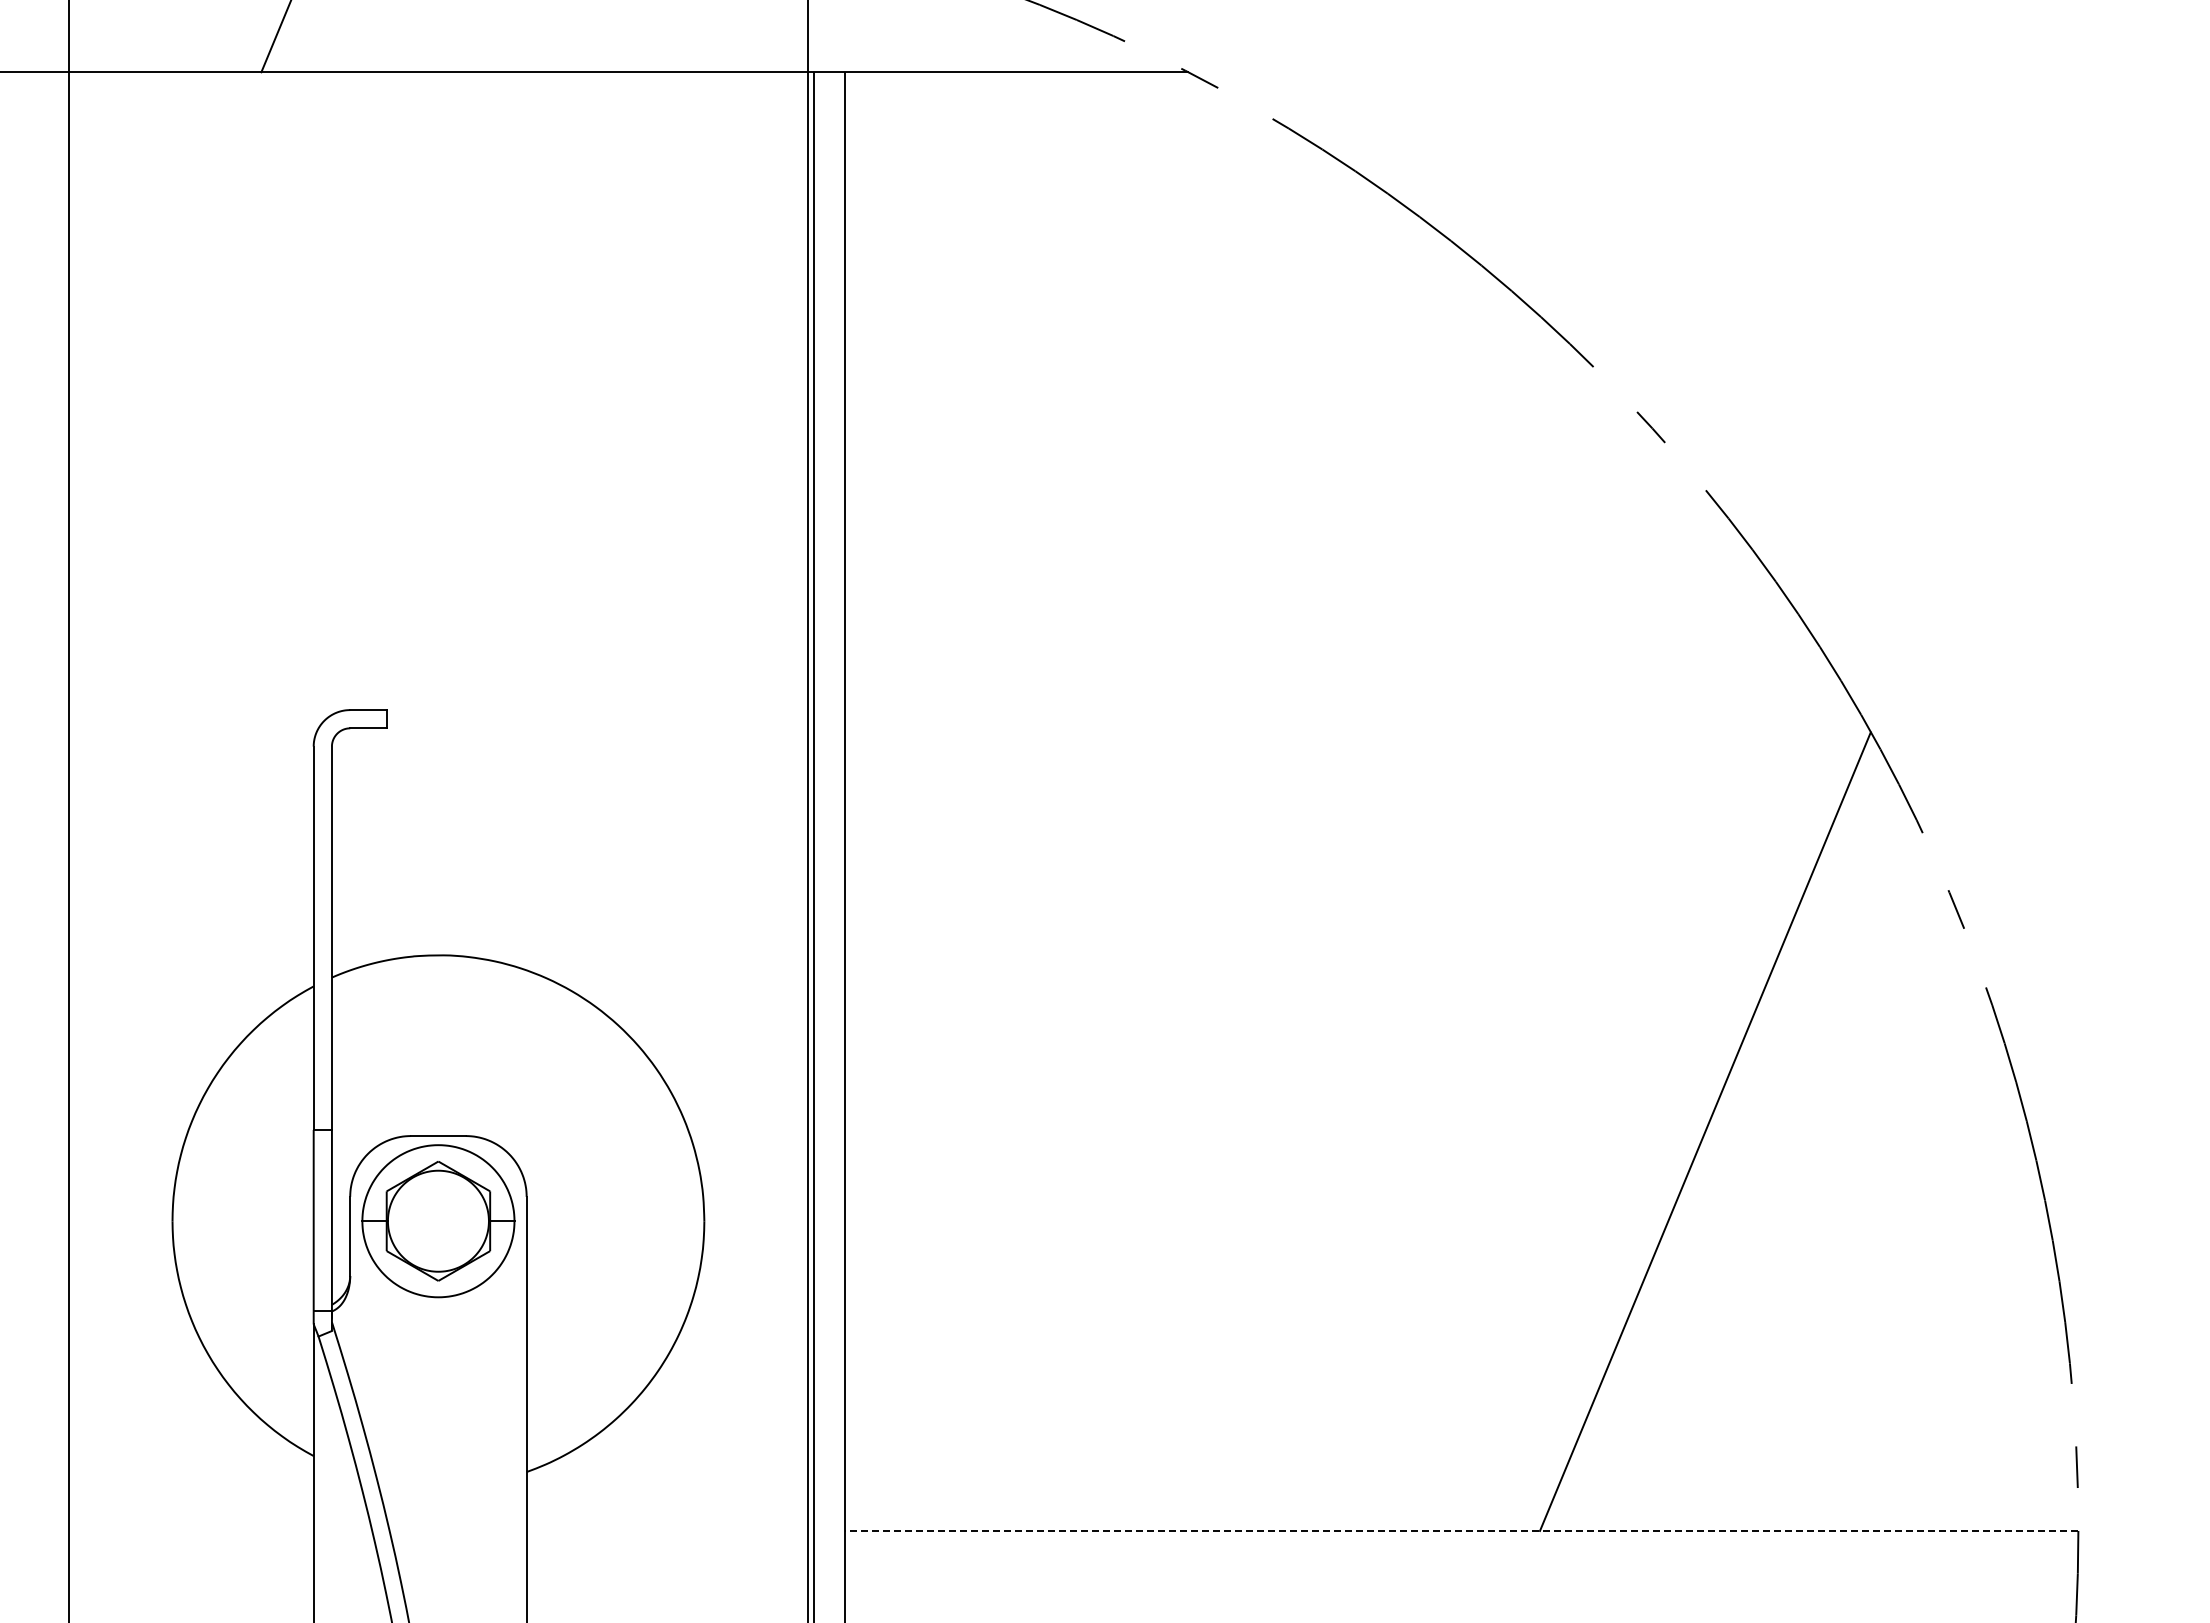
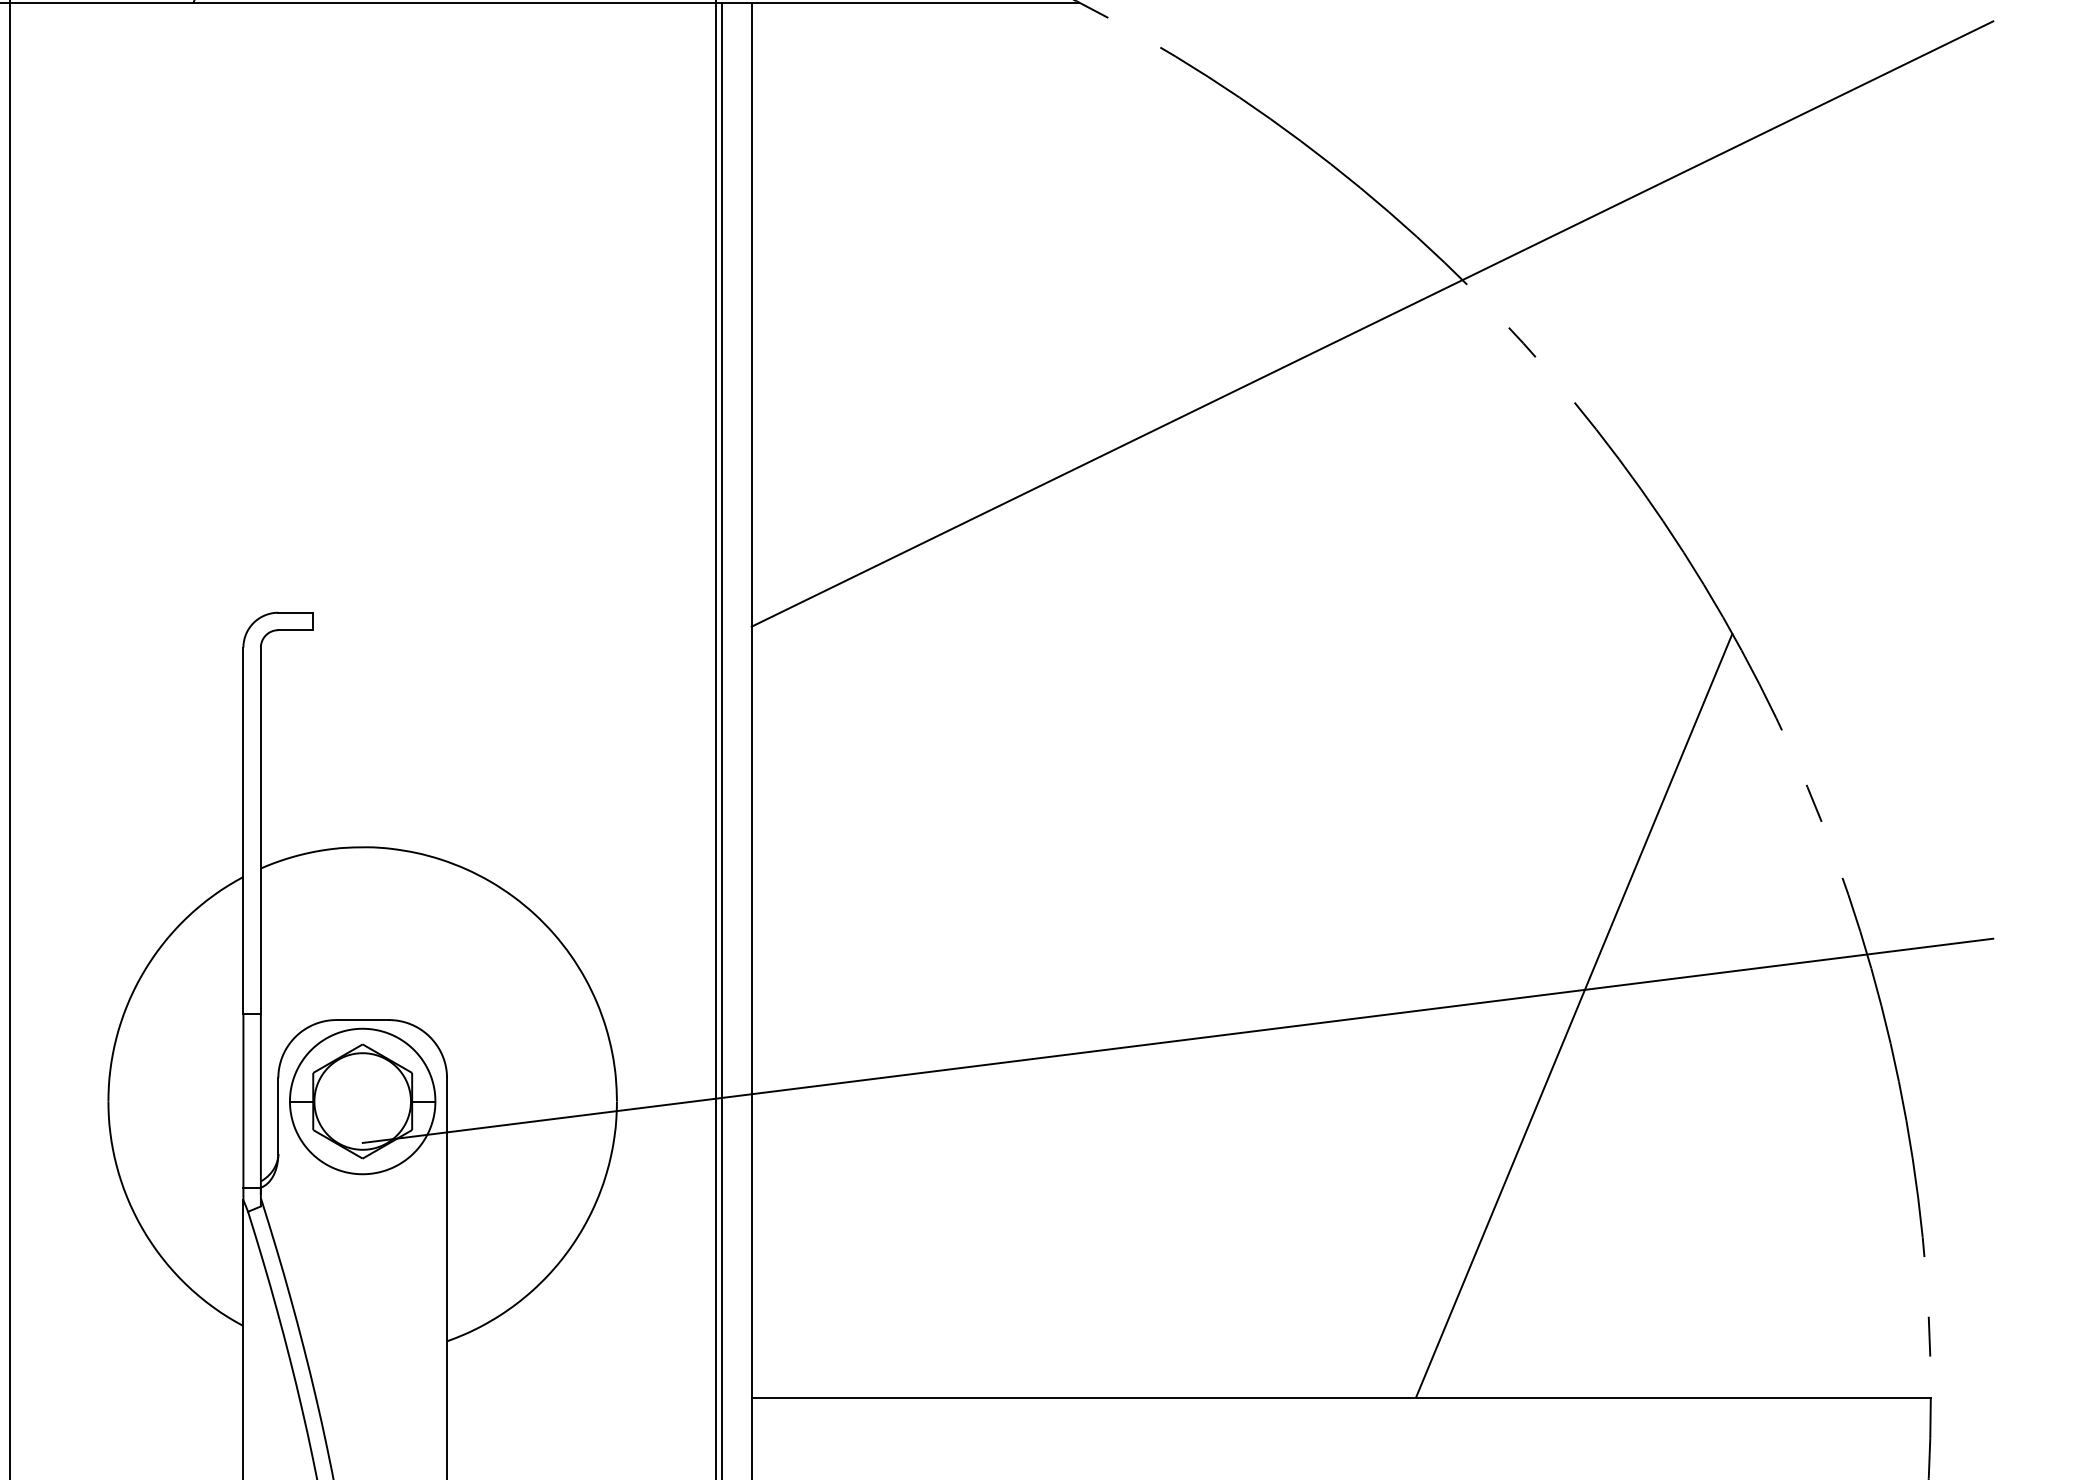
line: (1494, 407) -> (1372, 323), added
line: (1290, 1157) -> (1177, 1040), added
line: (1461, 1530) -> (1340, 1397), dashed -> solid

